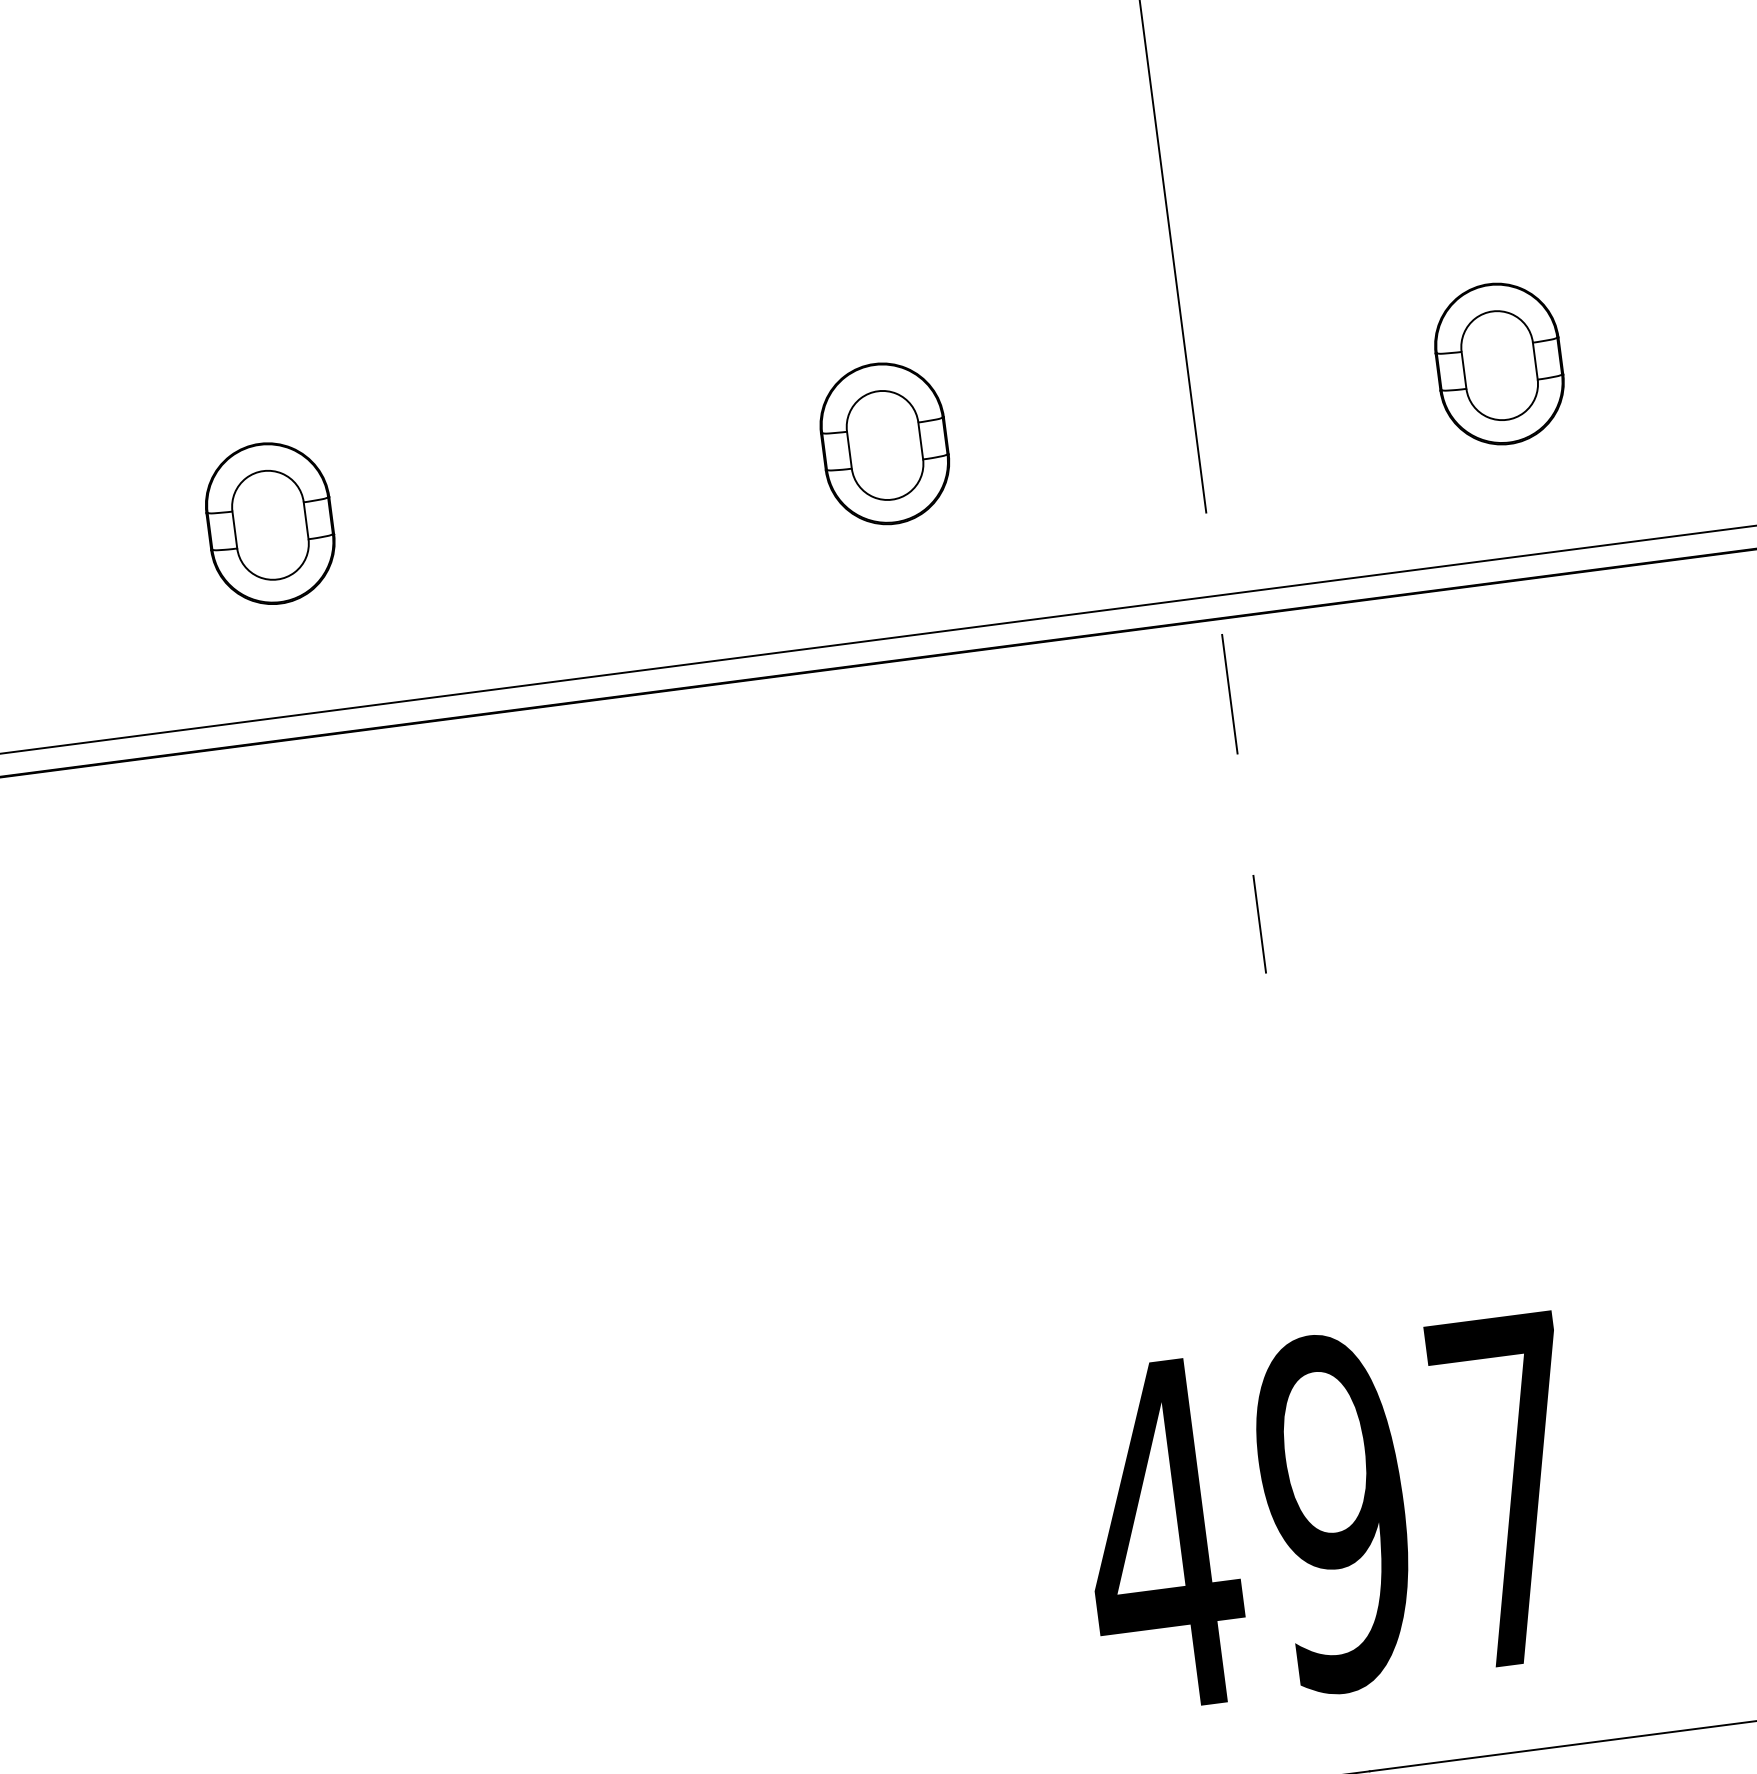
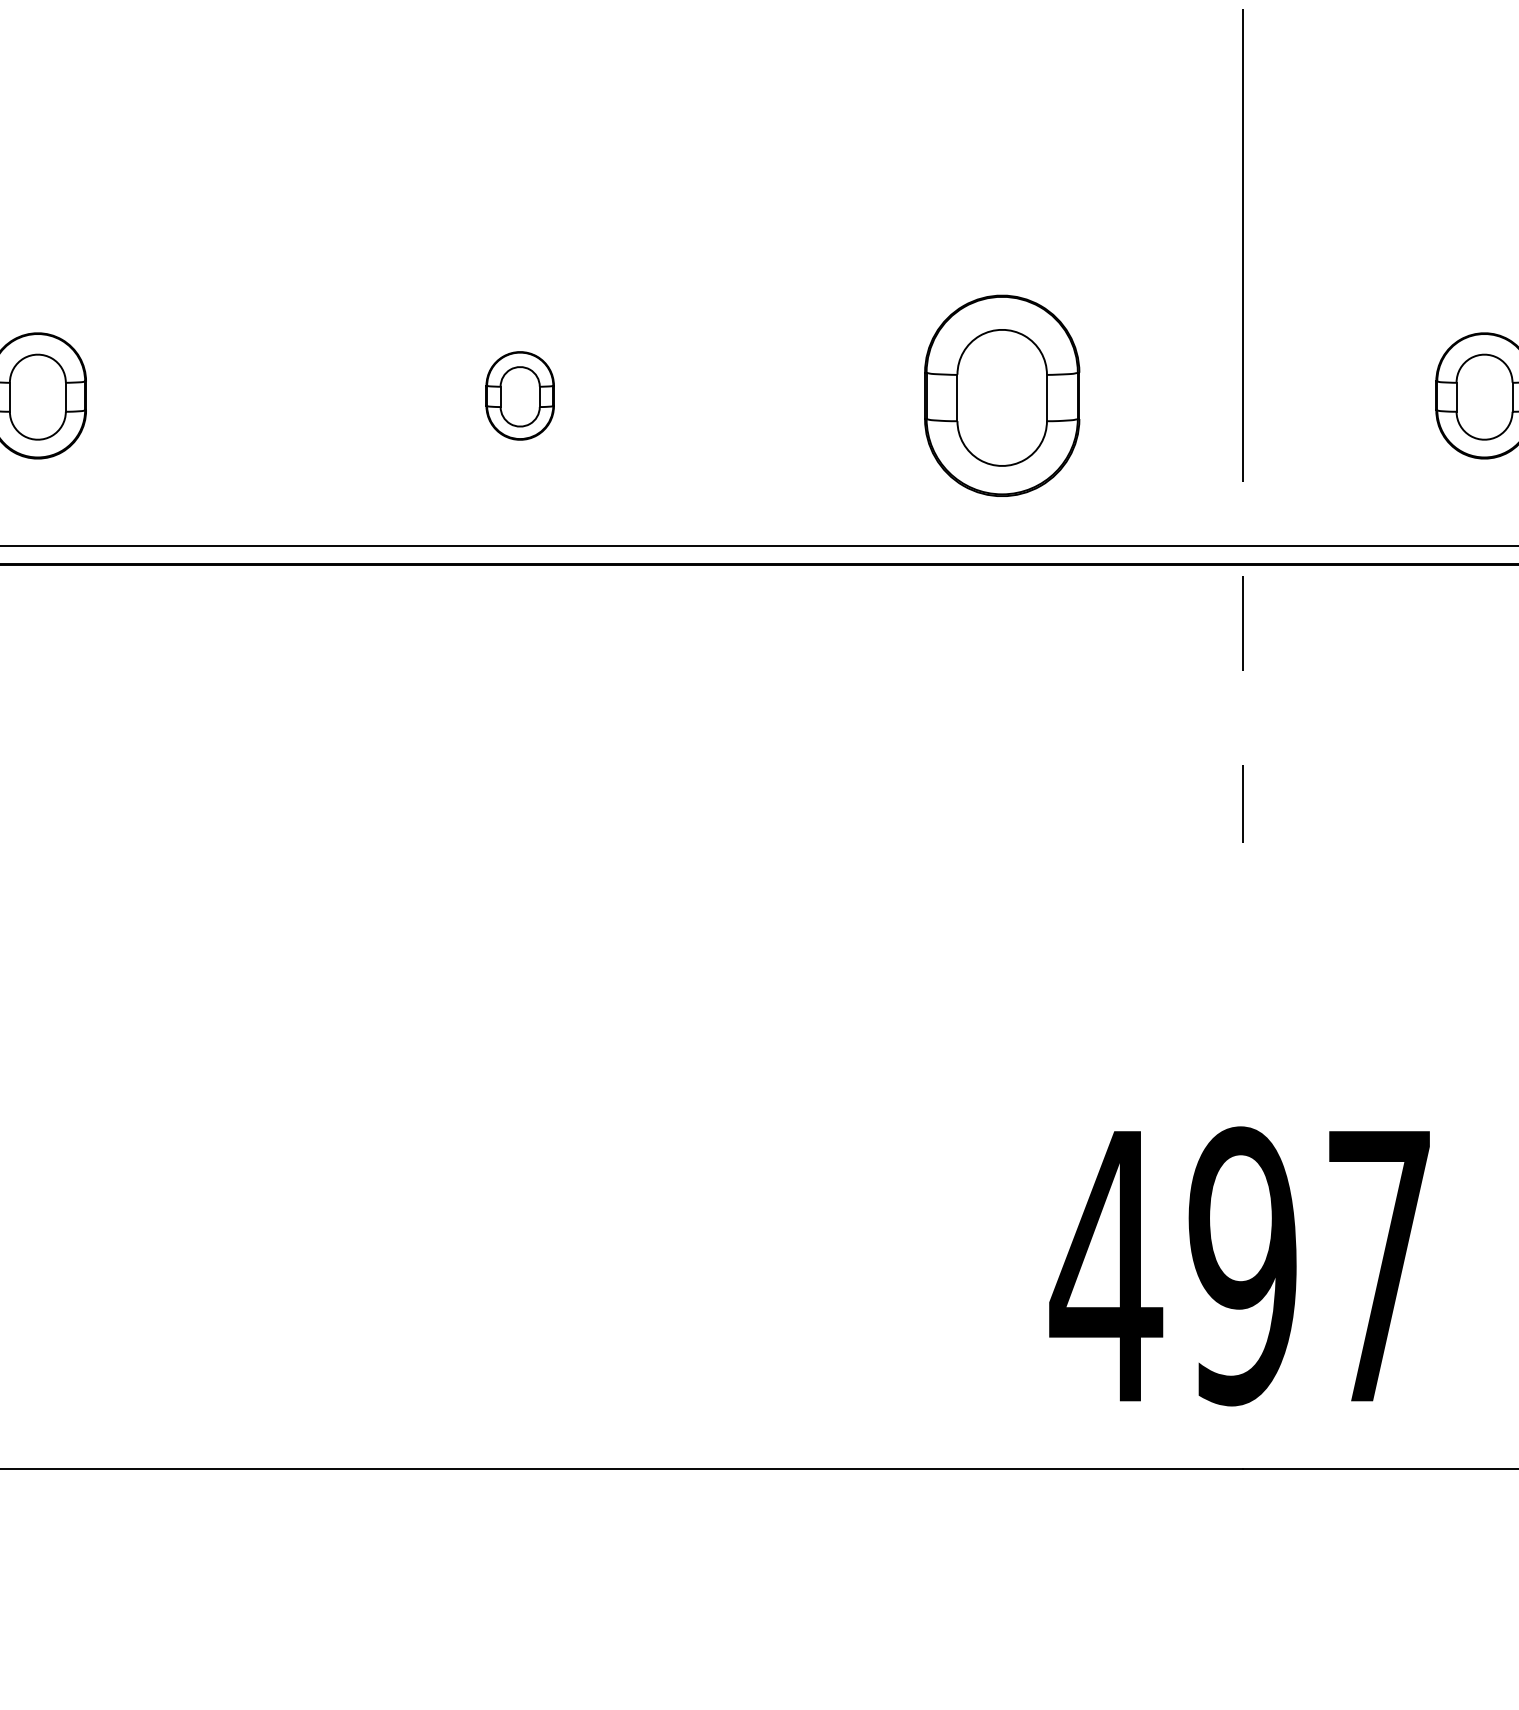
part: (885, 443) -> (1002, 395), size x1.6
part: (270, 523) -> (520, 395), size x0.7

